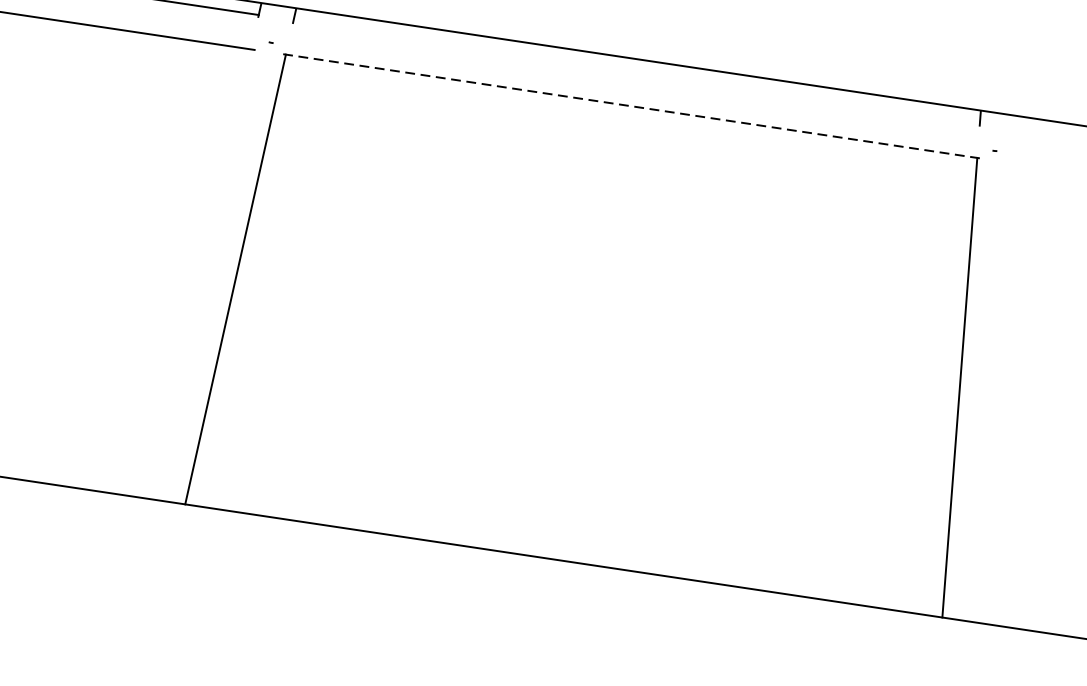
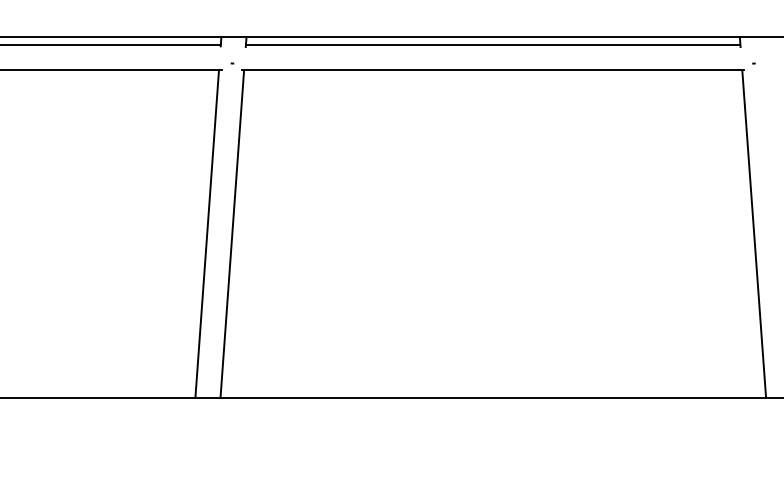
line: (635, 71) -> (492, 45), added
line: (631, 106) -> (493, 70), dashed -> solid
line: (199, 273) -> (206, 233), added

